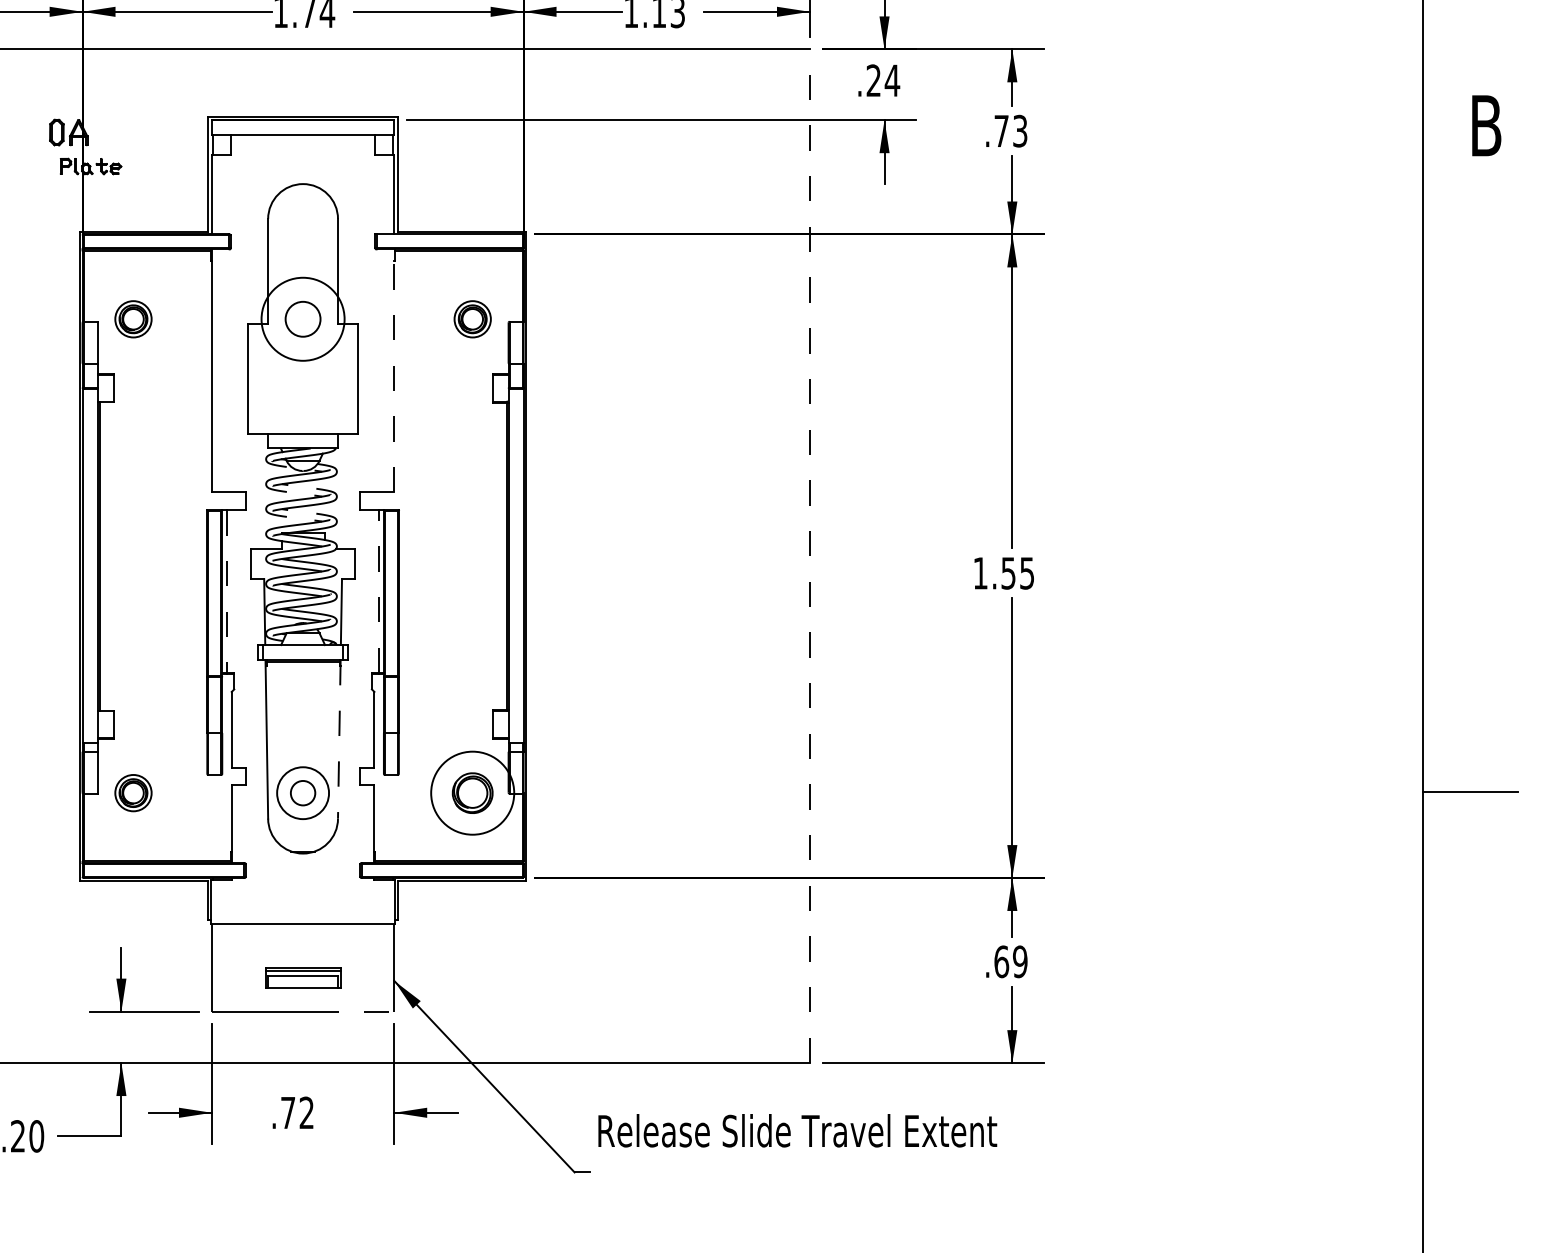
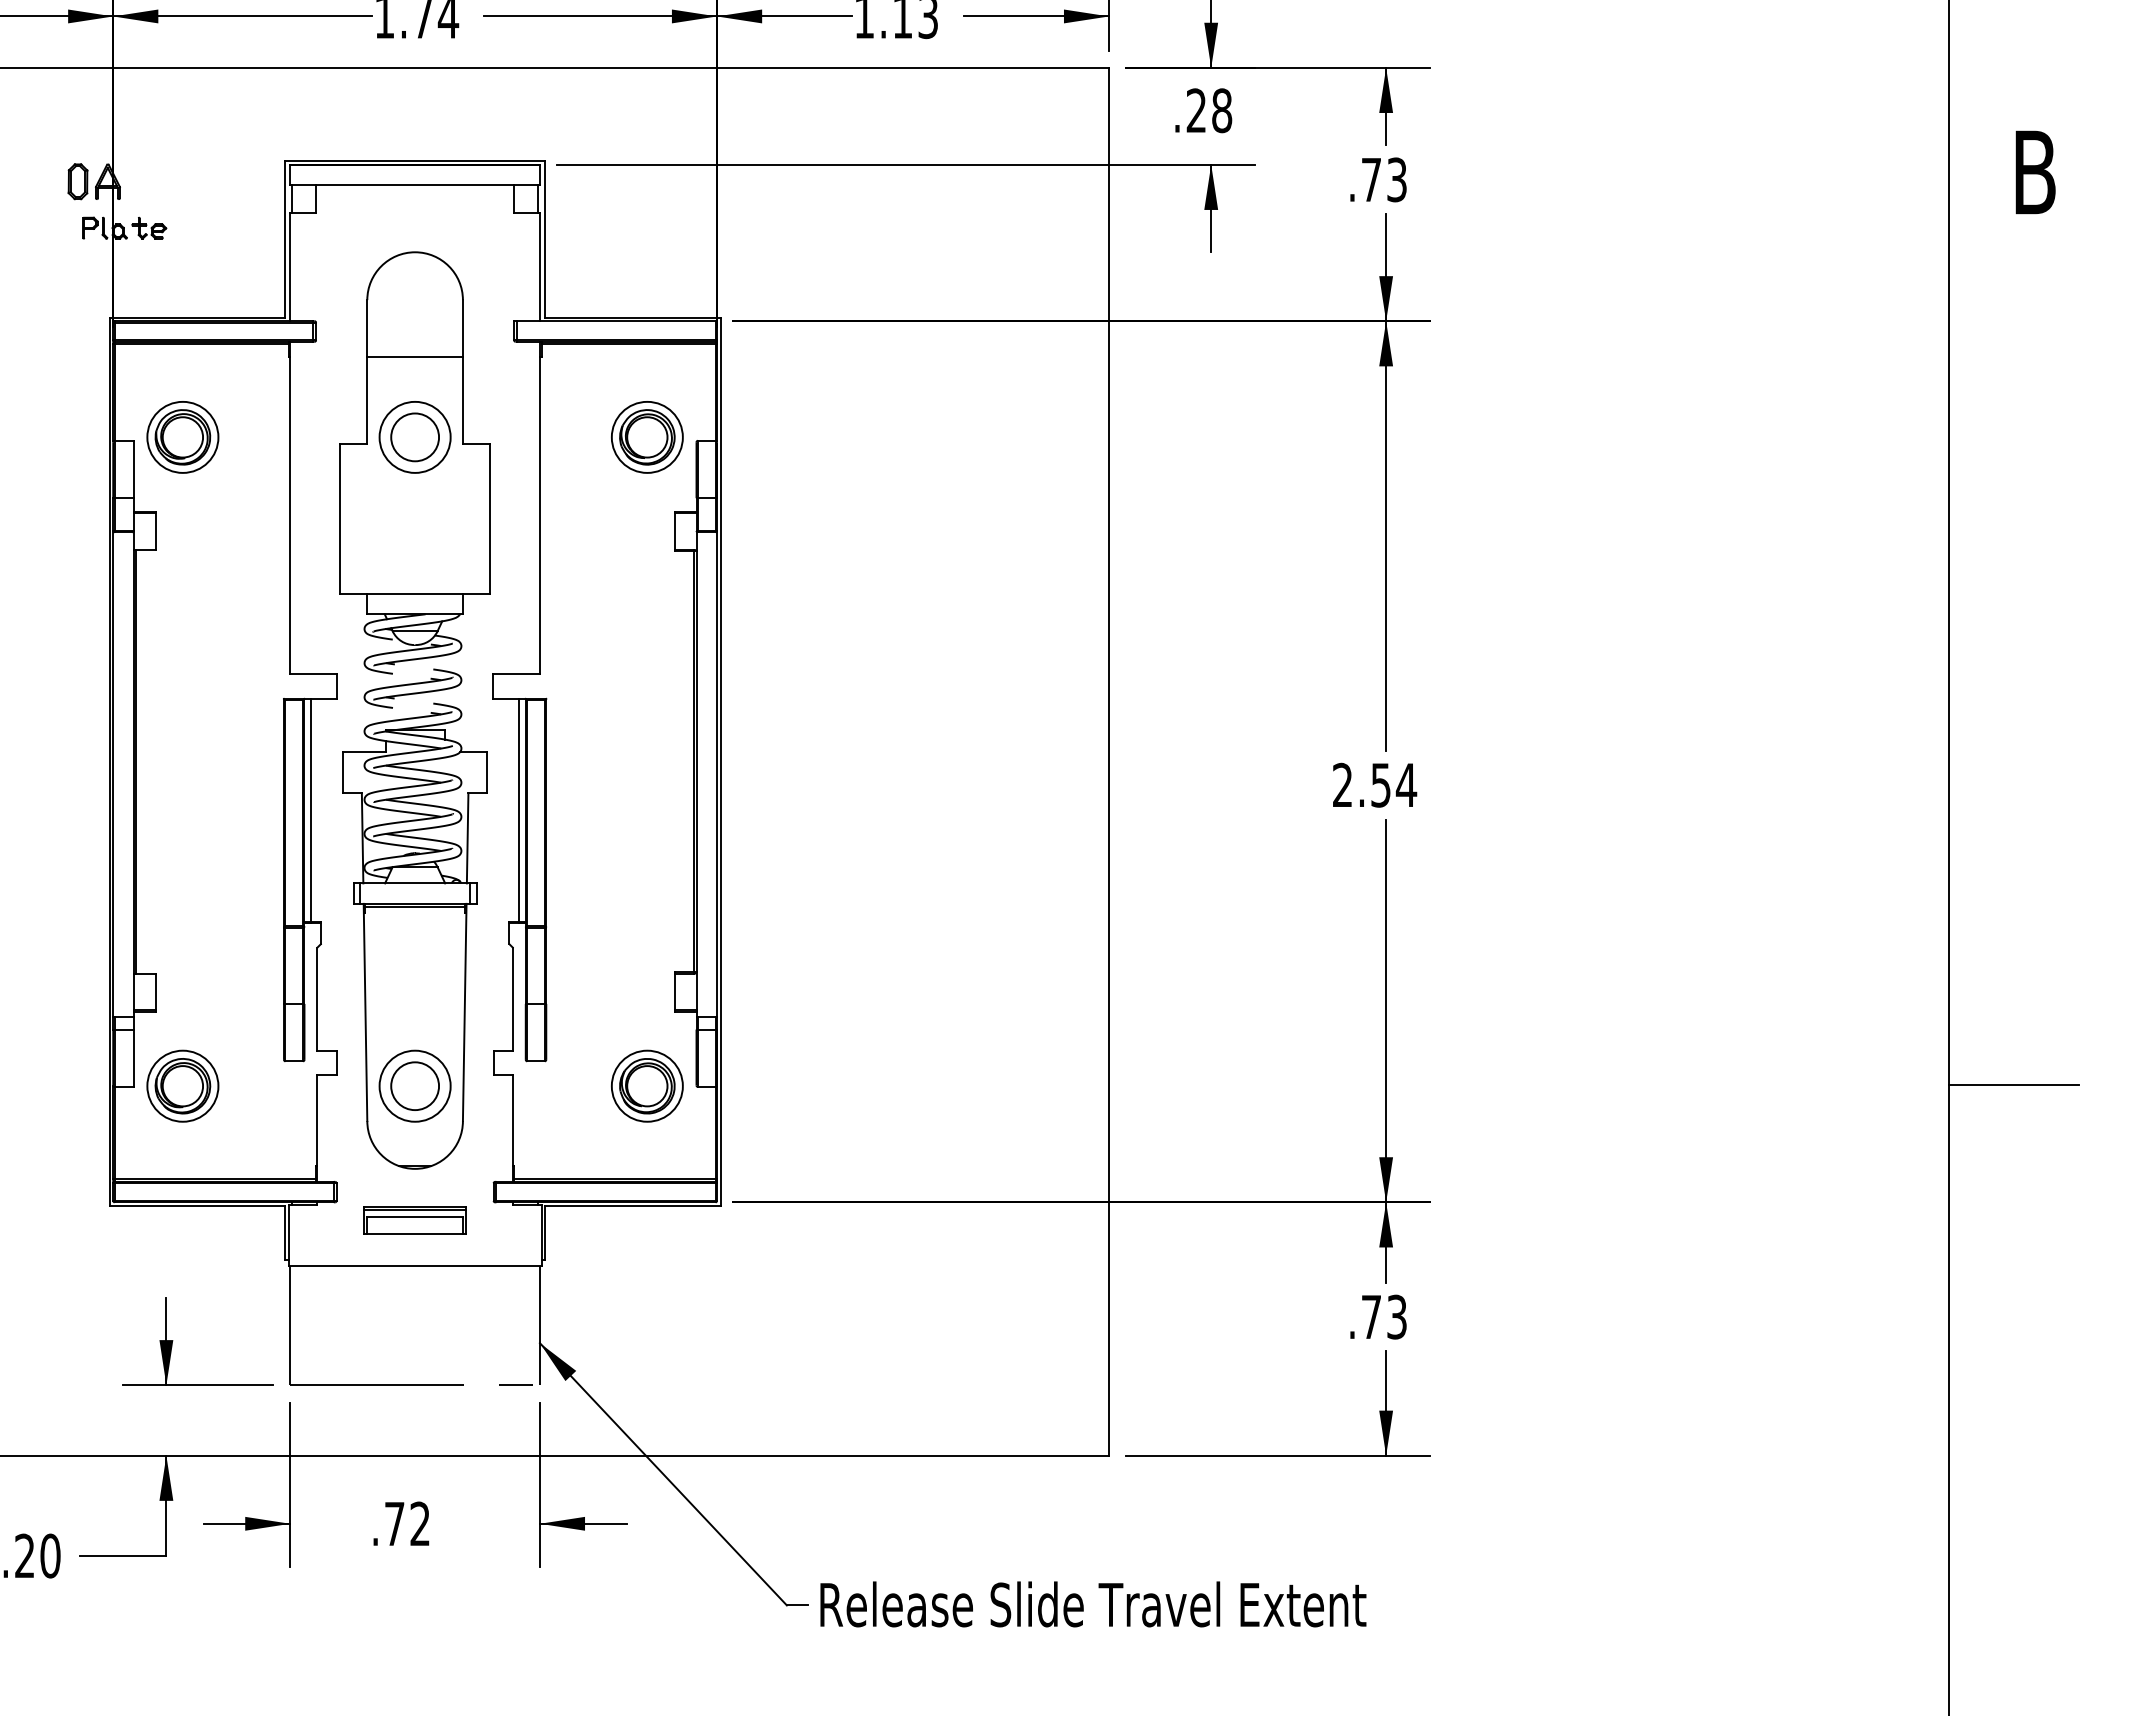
text: (892, 80) -> (1221, 110), .24 -> .28
line: (302, 260) -> (414, 357), added
circle: (302, 318) -> (414, 436), size x0.62
part: (133, 319) -> (182, 437), size x1.43
part: (472, 319) -> (647, 437), size x1.43
line: (394, 370) -> (540, 507), dashed -> solid
line: (810, 556) -> (1109, 761), dashed -> solid
text: (1004, 572) -> (1375, 784), 1.55 -> 2.54
line: (227, 591) -> (311, 810), dashed -> solid
line: (378, 591) -> (518, 809), dashed -> solid
line: (339, 739) -> (464, 1012), dashed -> solid
part: (133, 792) -> (182, 1085), size x1.43
circle: (472, 792) -> (646, 1085), size x0.62
circle: (303, 793) -> (415, 1086), size x1.43
text: (1011, 961) -> (1384, 1316), .69 -> .73
part: (302, 978) -> (414, 1220), moved
text: (797, 1130) -> (1093, 1604), moved

